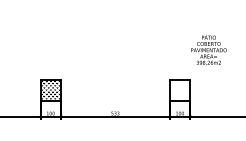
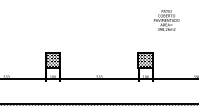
text: (208, 48) -> (166, 19), moved
hatch: (179, 90) -> (145, 60), added

